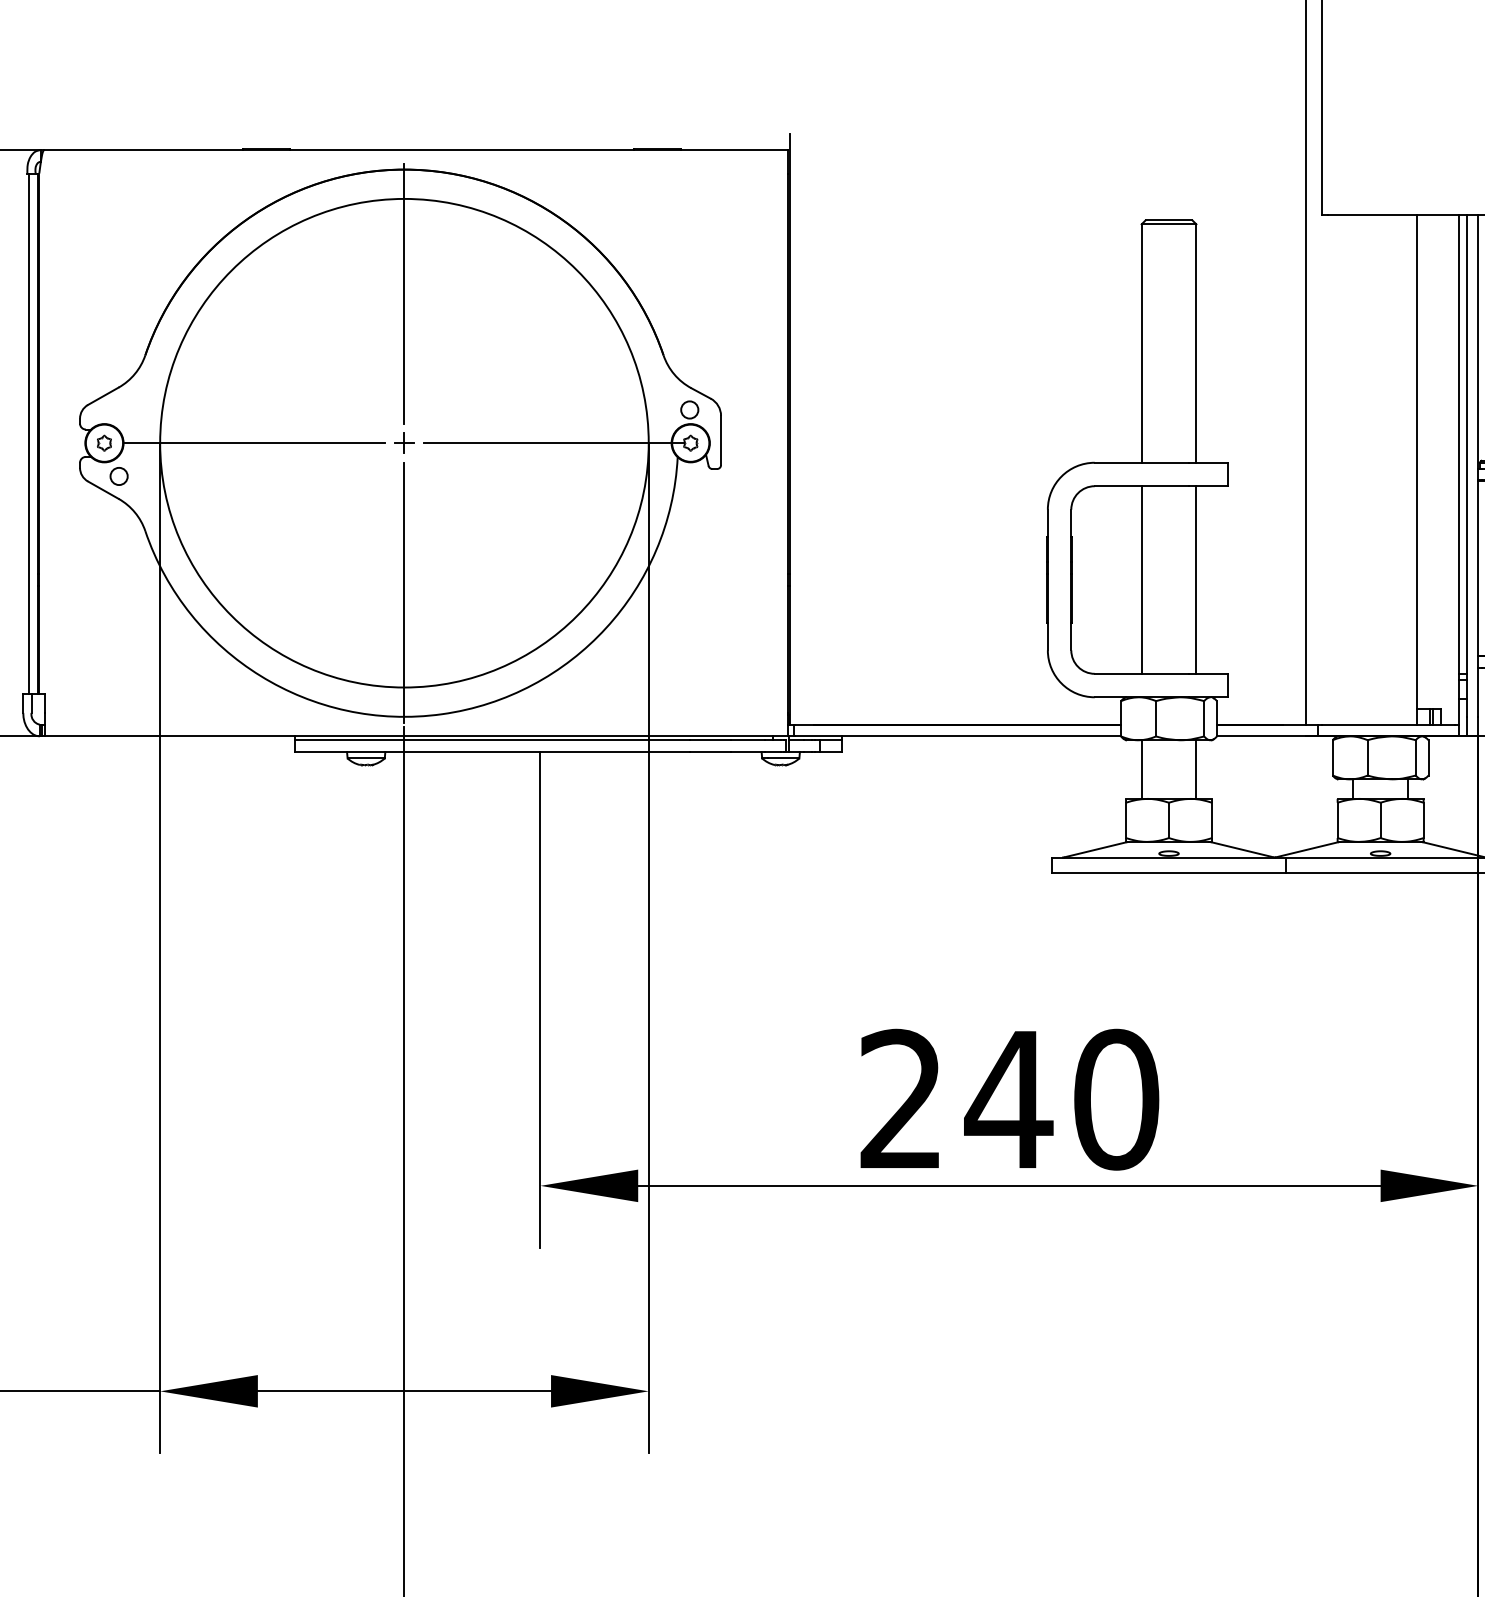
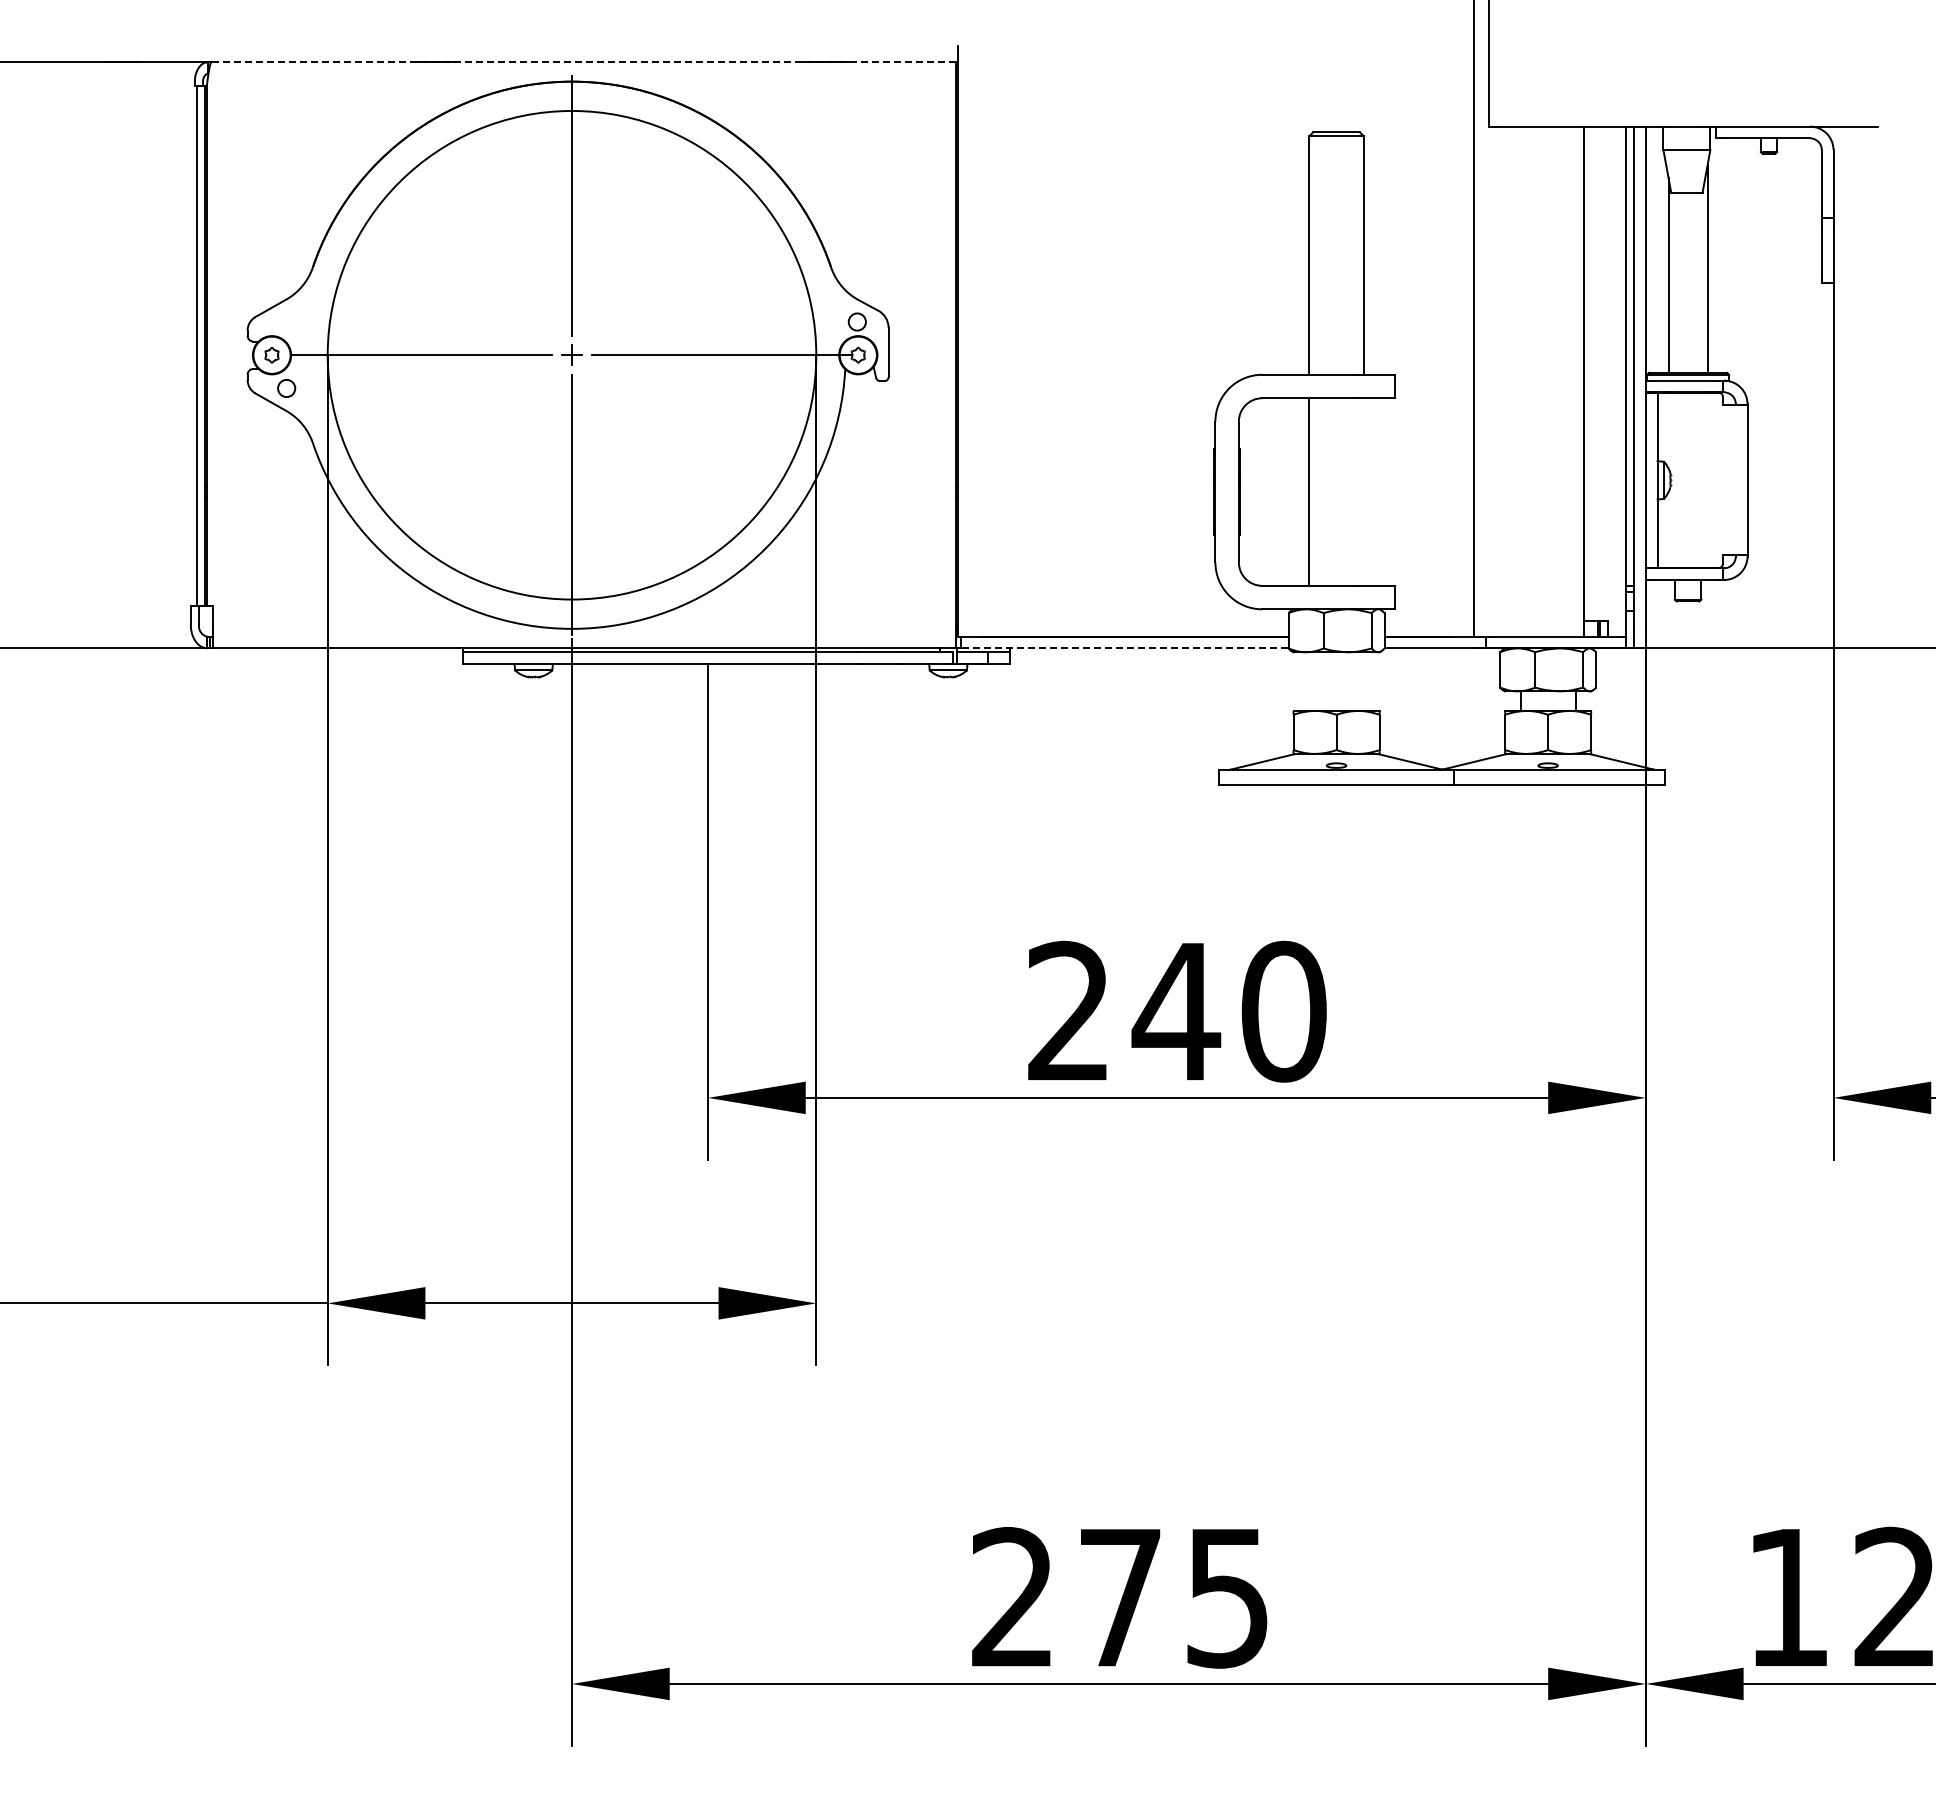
line: (416, 150) -> (584, 62), solid -> dashed
line: (1195, 579) -> (1363, 491), removed
line: (957, 736) -> (1125, 648), solid -> dashed
line: (1141, 769) -> (1309, 681), removed
line: (1195, 769) -> (1363, 681), removed

